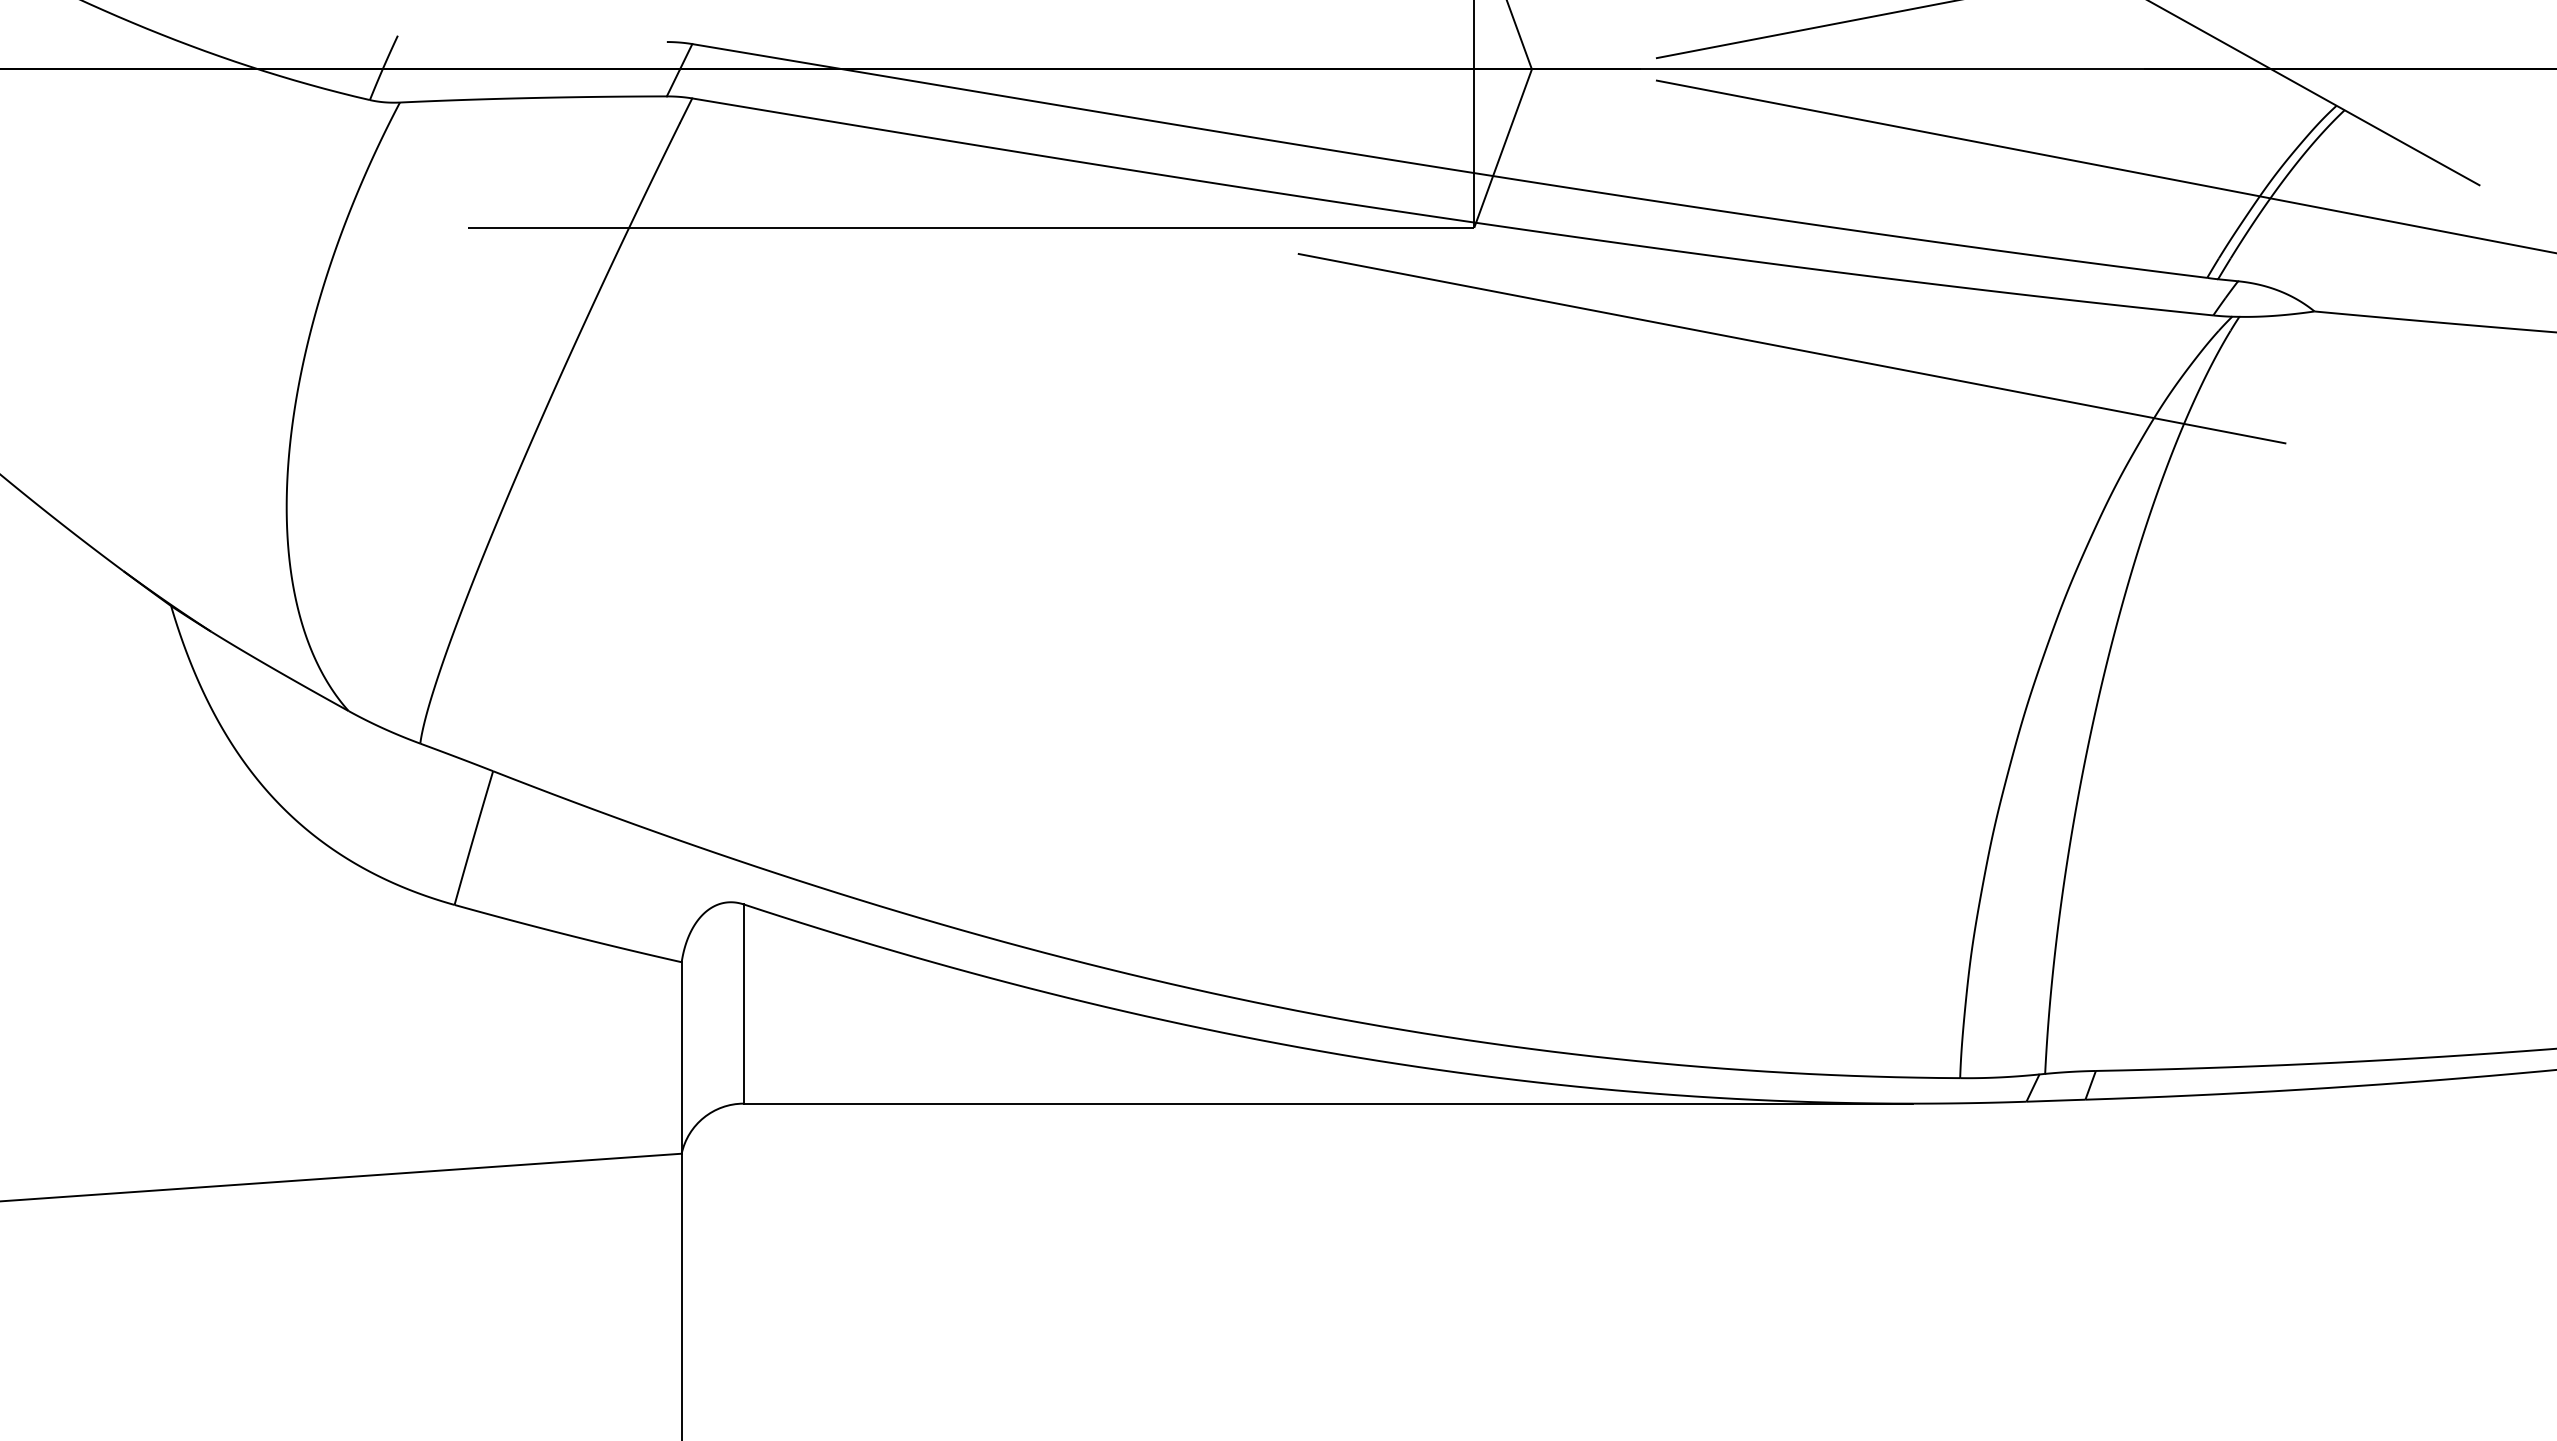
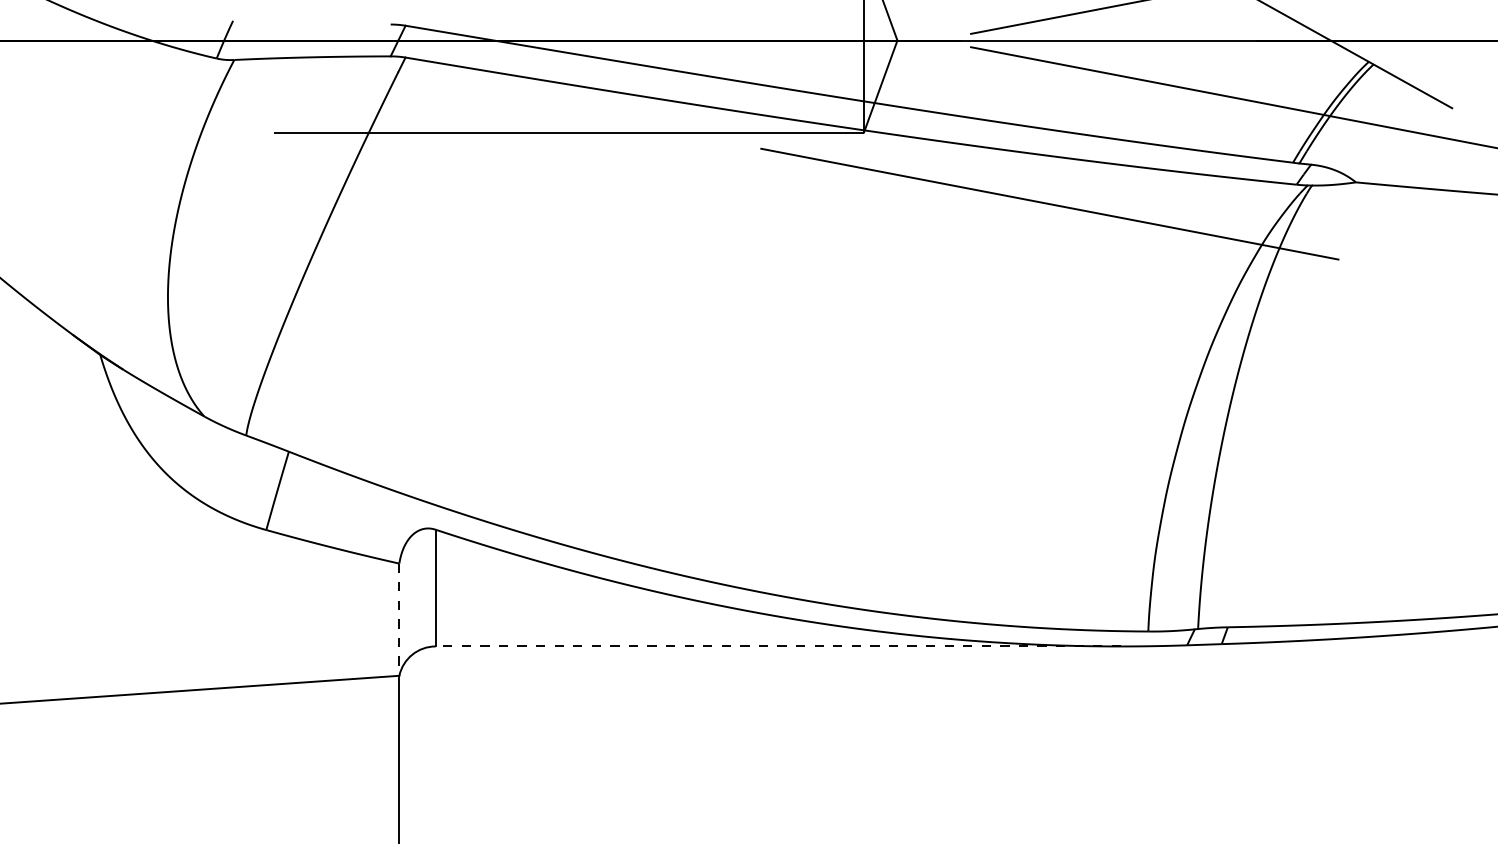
line: (681, 1059) -> (399, 620), solid -> dashed
line: (1328, 1103) -> (778, 646), solid -> dashed

